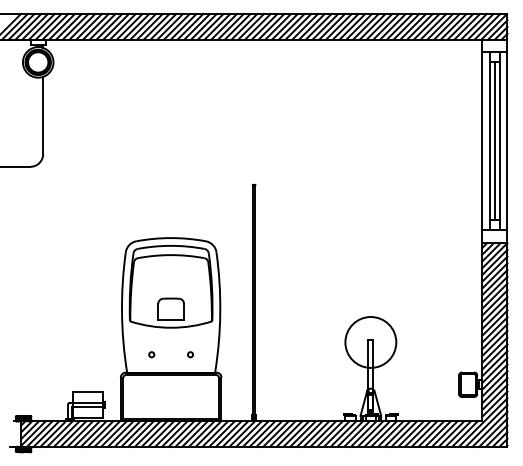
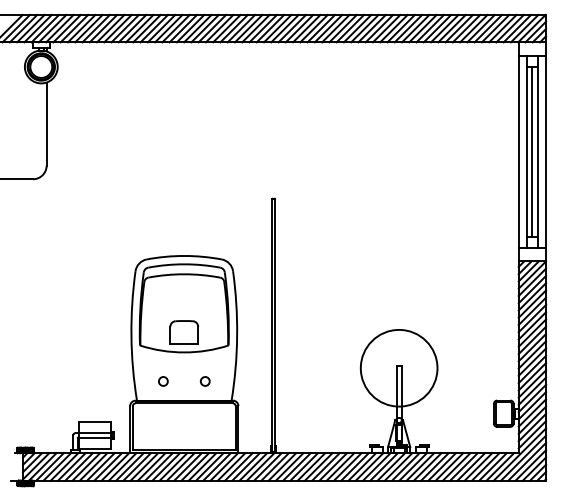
circle: (370, 341) -> (398, 367), size x1.4
circle: (151, 354) -> (163, 381), size x1.6
circle: (189, 354) -> (204, 381), size x1.6

